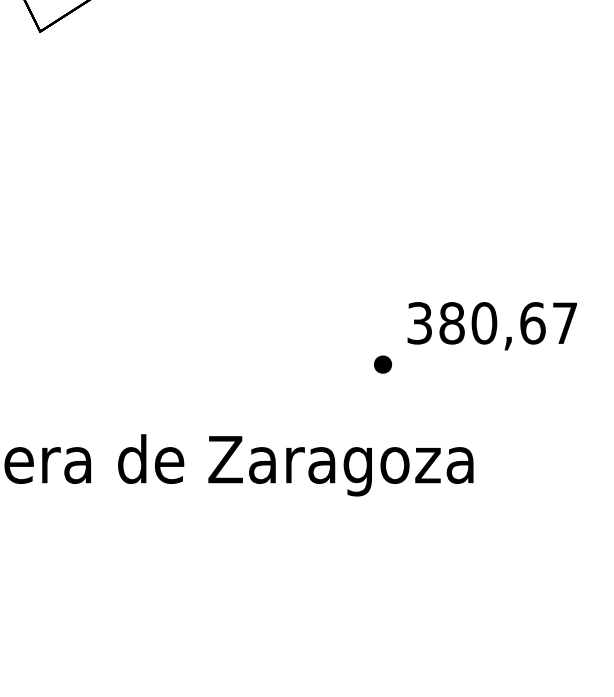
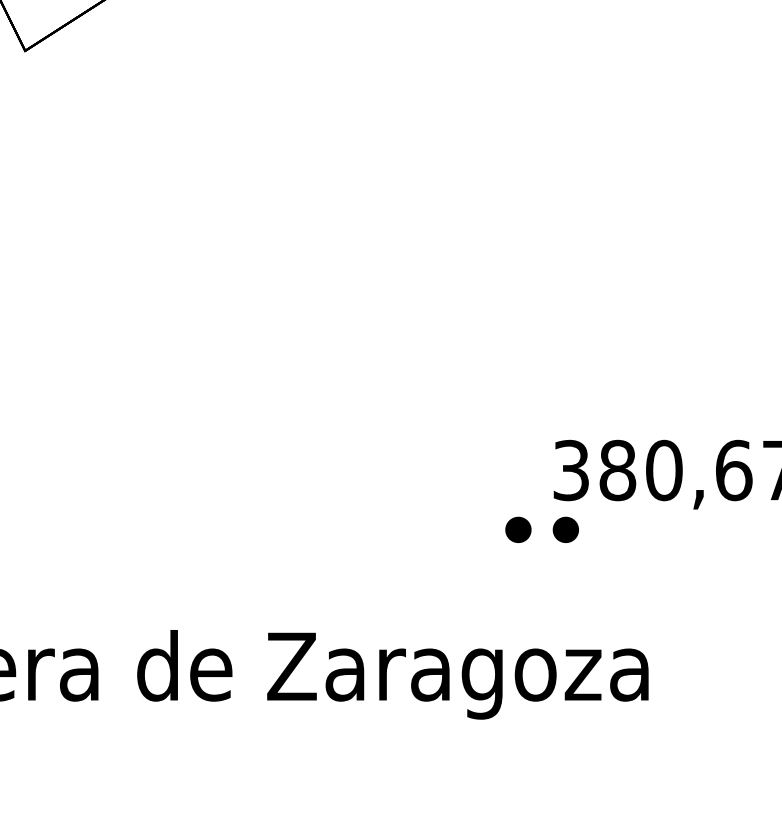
part: (415, 364) -> (565, 529), added

